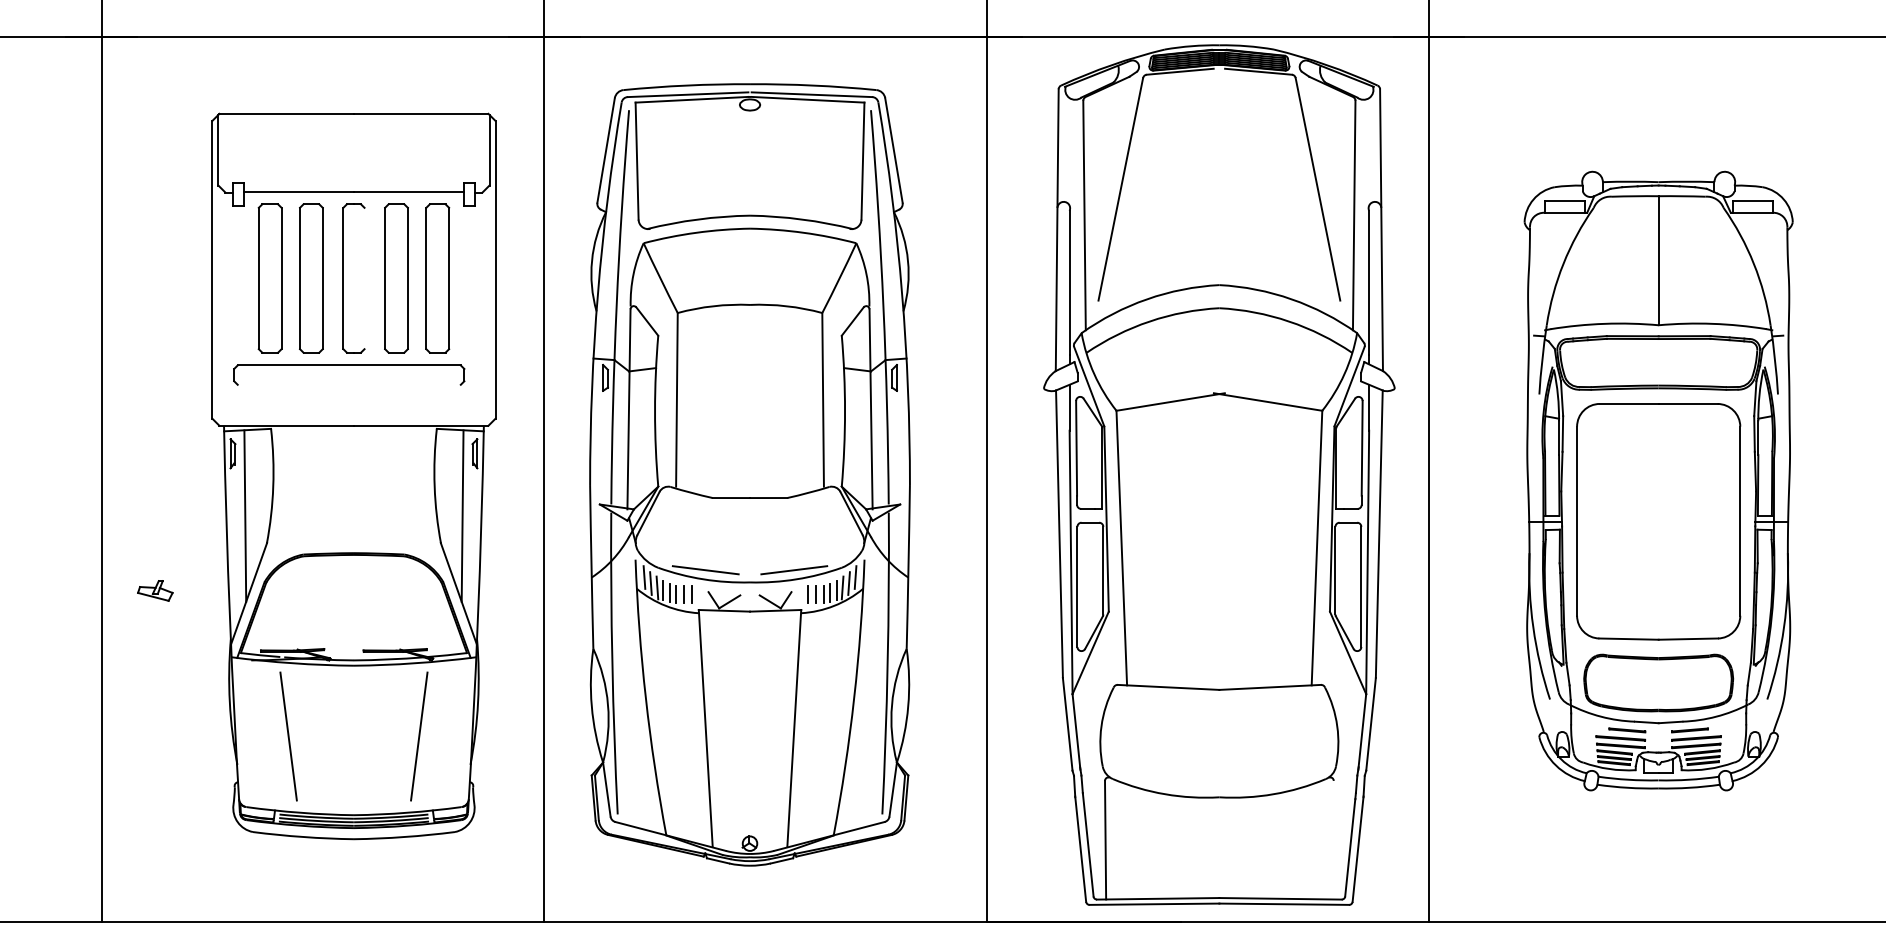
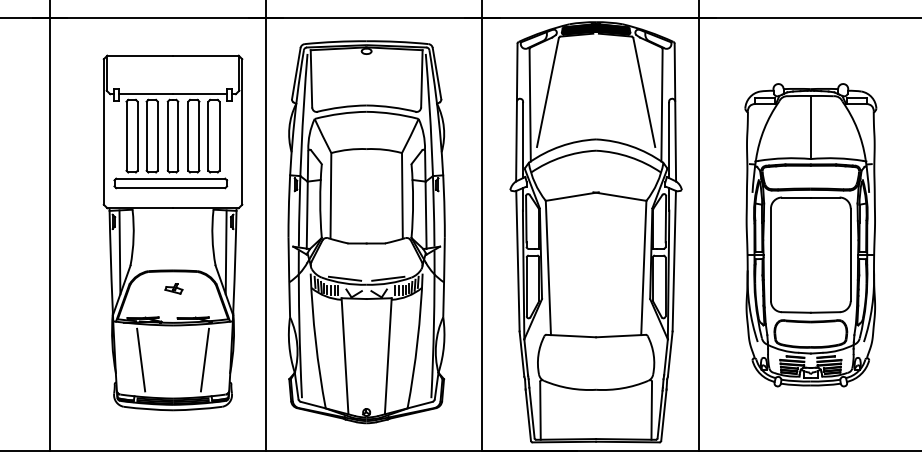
line: (365, 277) -> (178, 135), added
line: (348, 385) -> (170, 188), added
part: (154, 590) -> (173, 288), moved
line: (1332, 839) -> (651, 410), added

